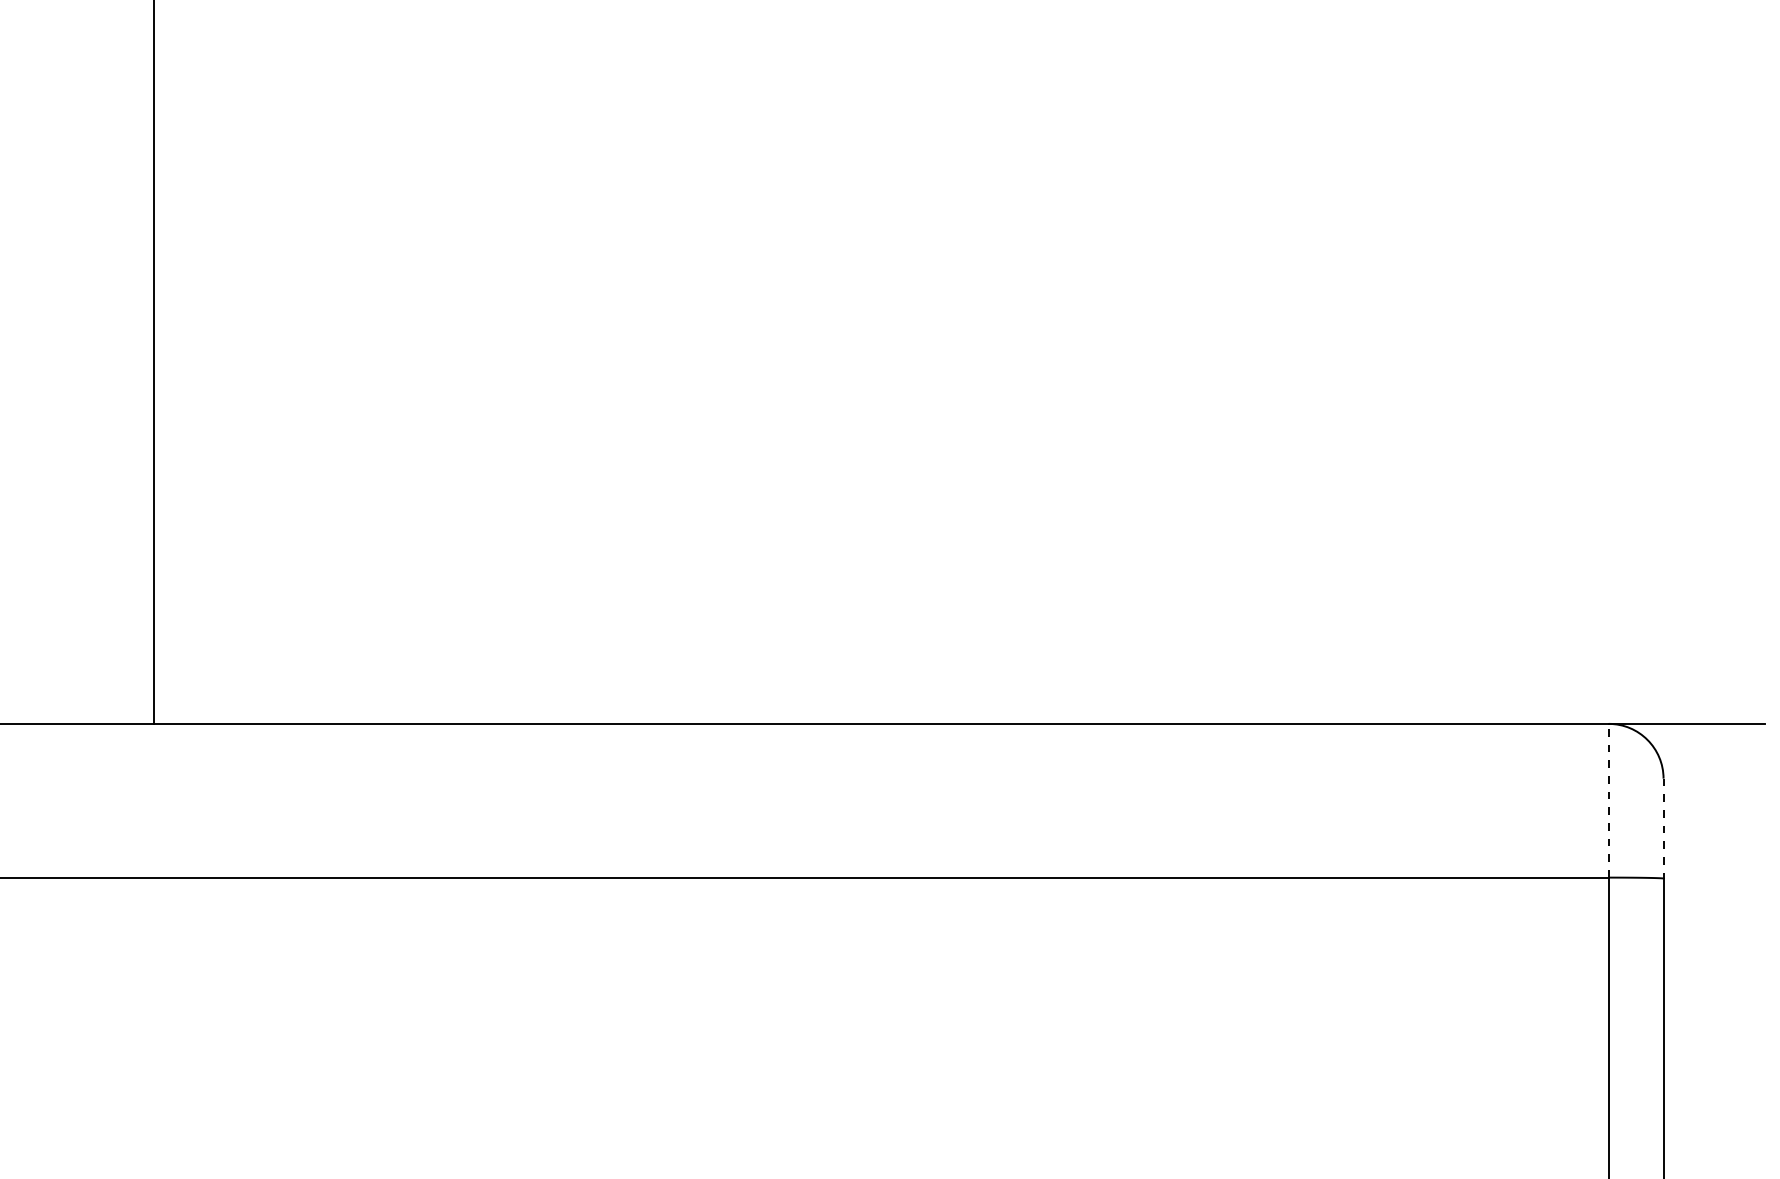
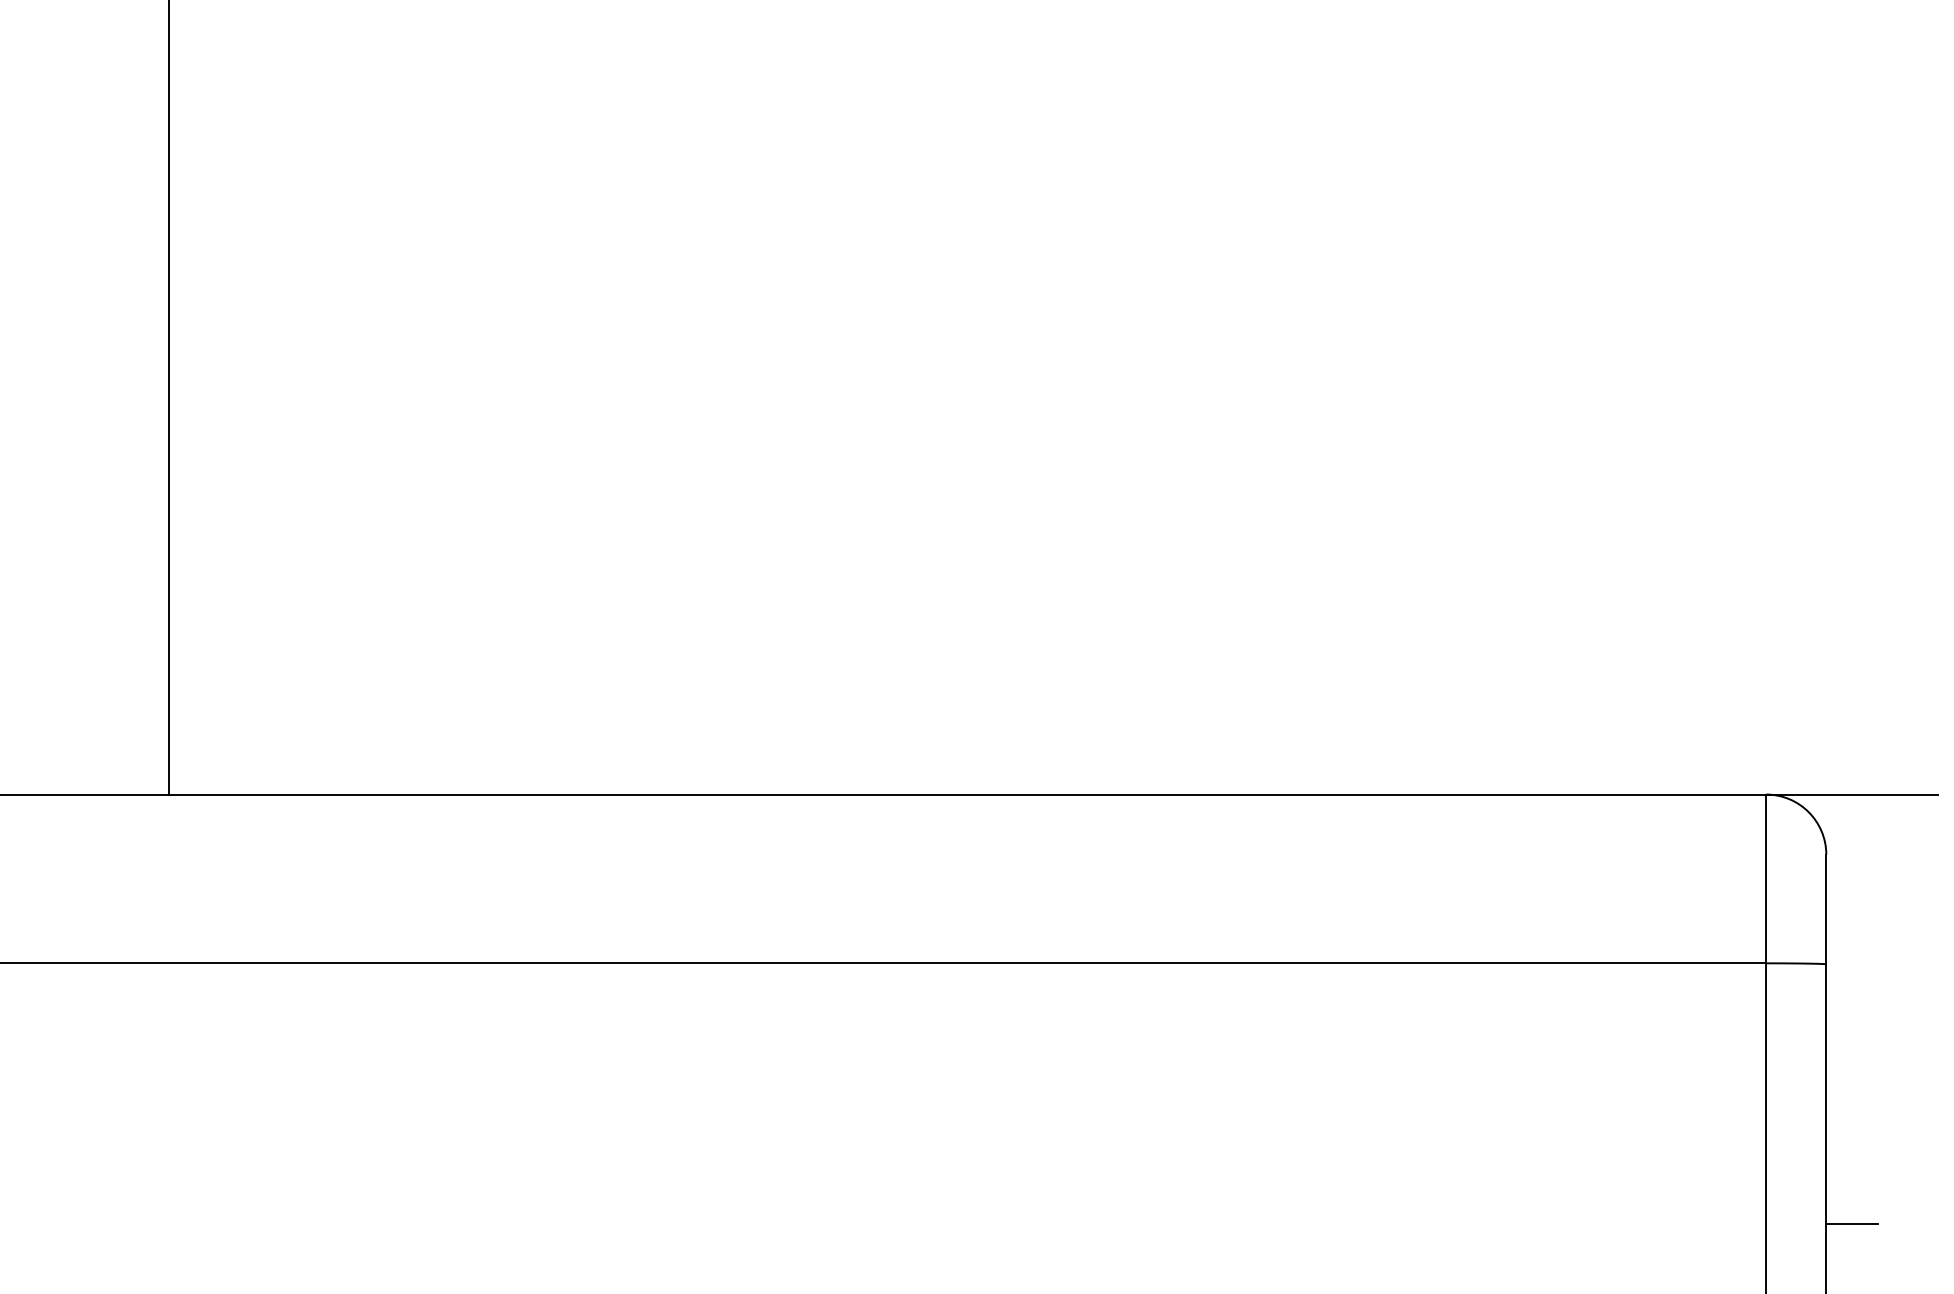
line: (1609, 800) -> (1766, 878), dashed -> solid
line: (1663, 828) -> (1826, 909), dashed -> solid
line: (1686, 1114) -> (1851, 1223), added

